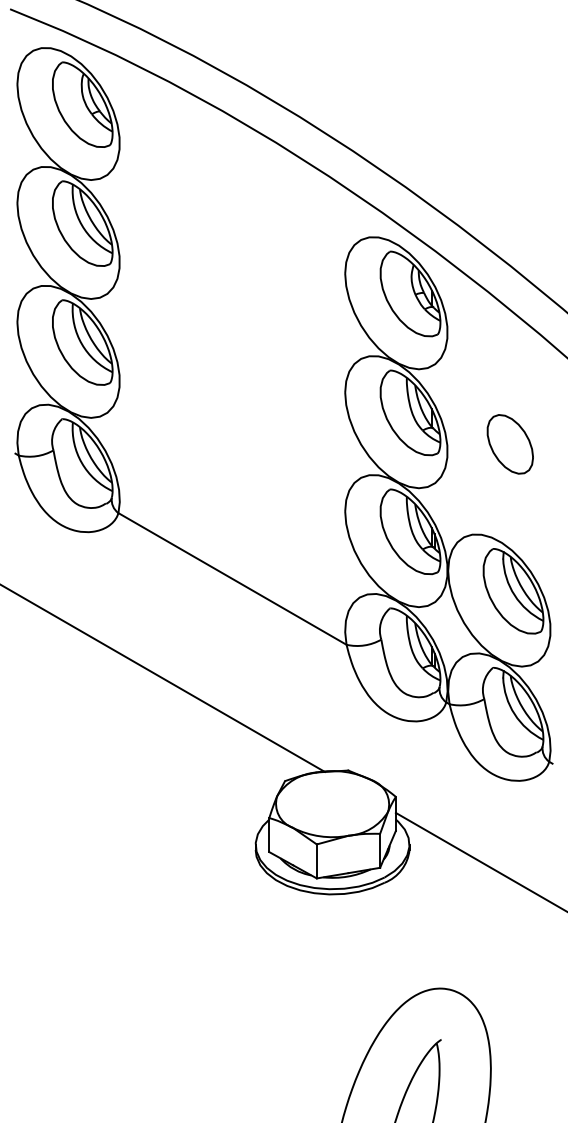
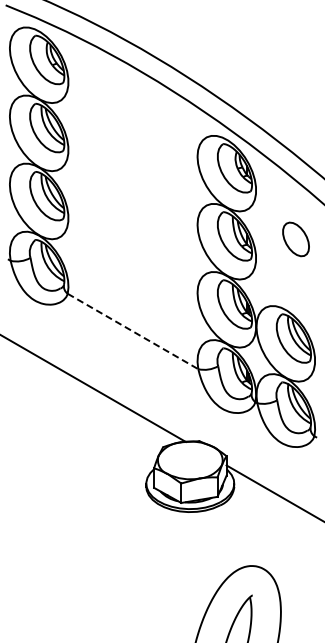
part: (509, 444) -> (295, 239), moved
line: (233, 578) -> (133, 331), solid -> dashed

